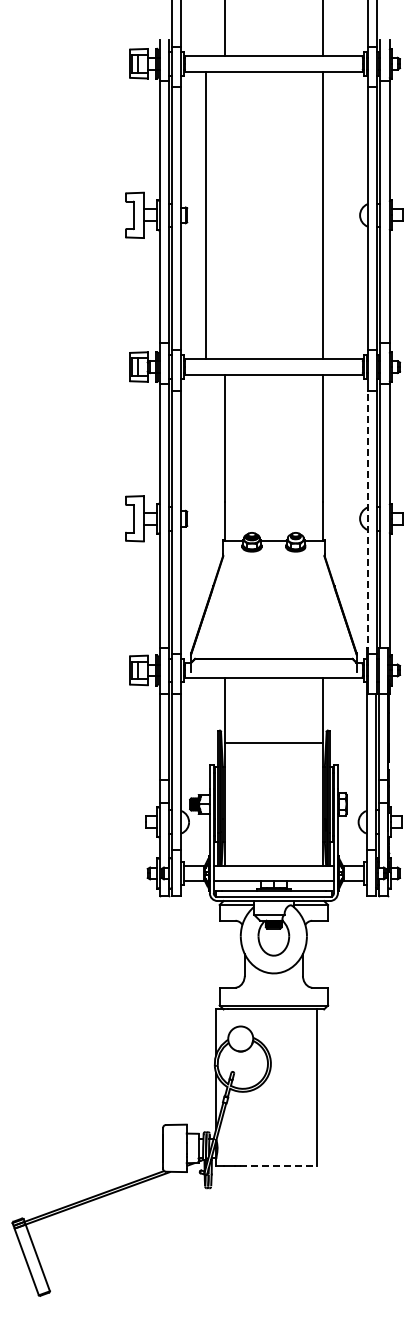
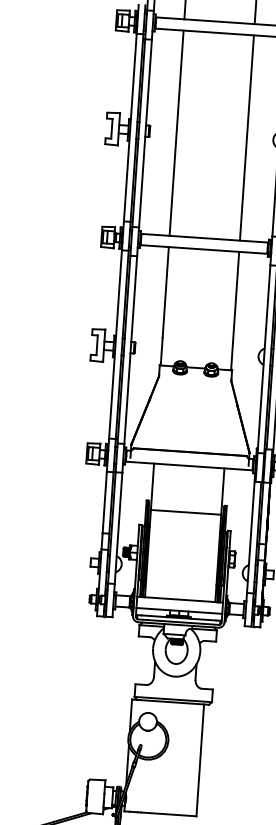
line: (205, 215) -> (176, 133), moved
line: (367, 521) -> (263, 358), dashed -> solid
line: (278, 1166) -> (168, 814), dashed -> solid

